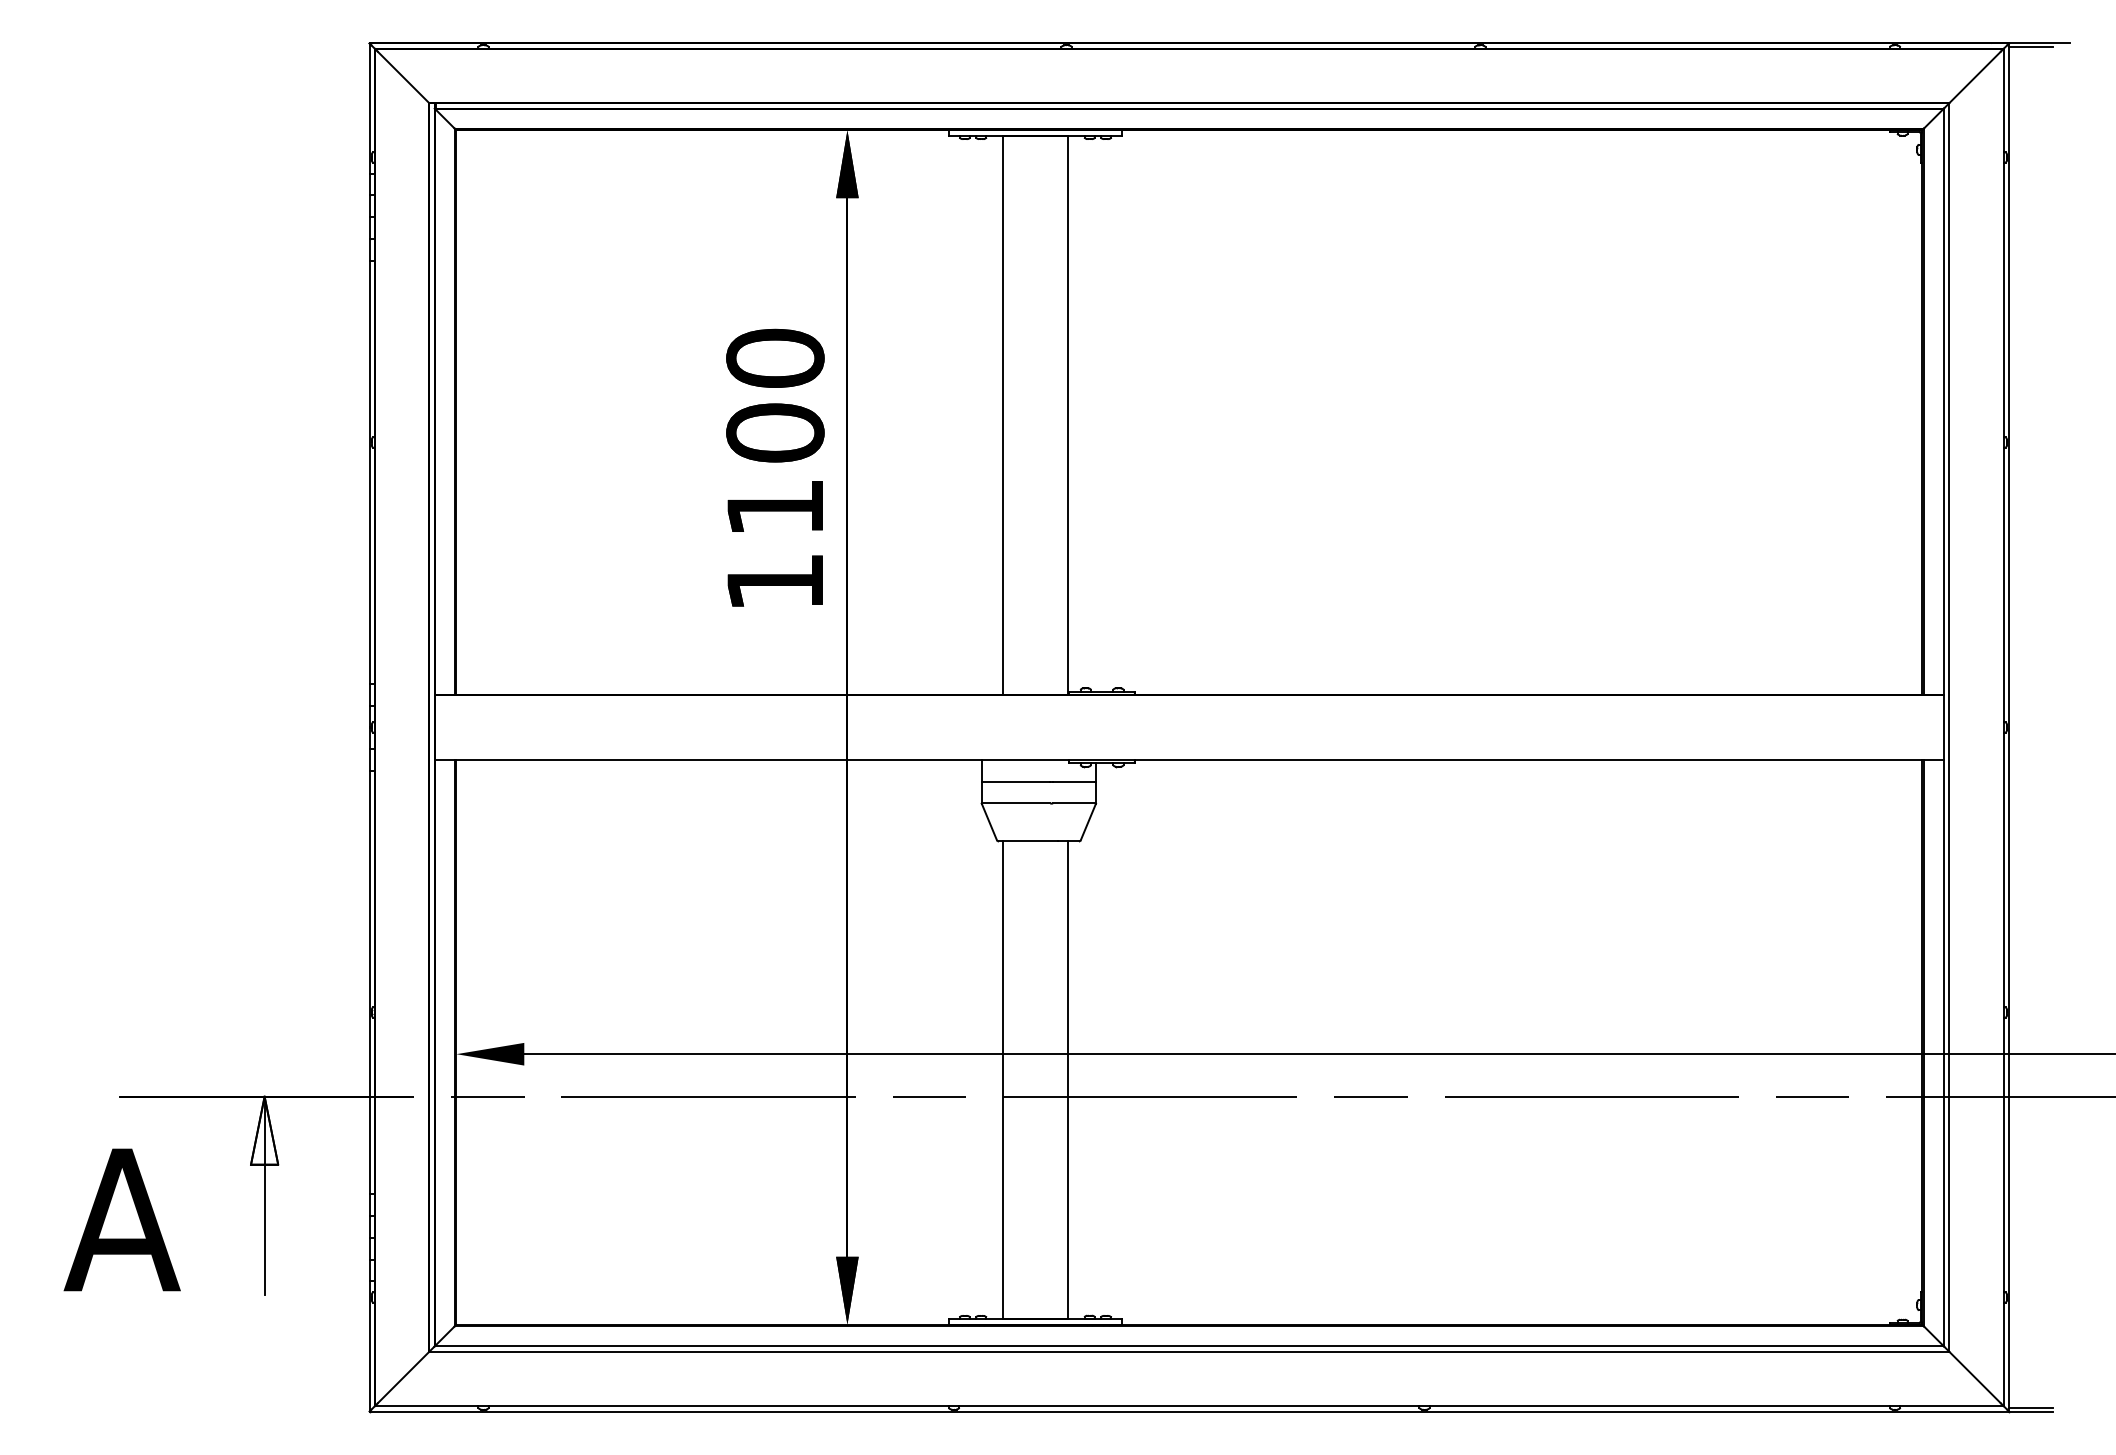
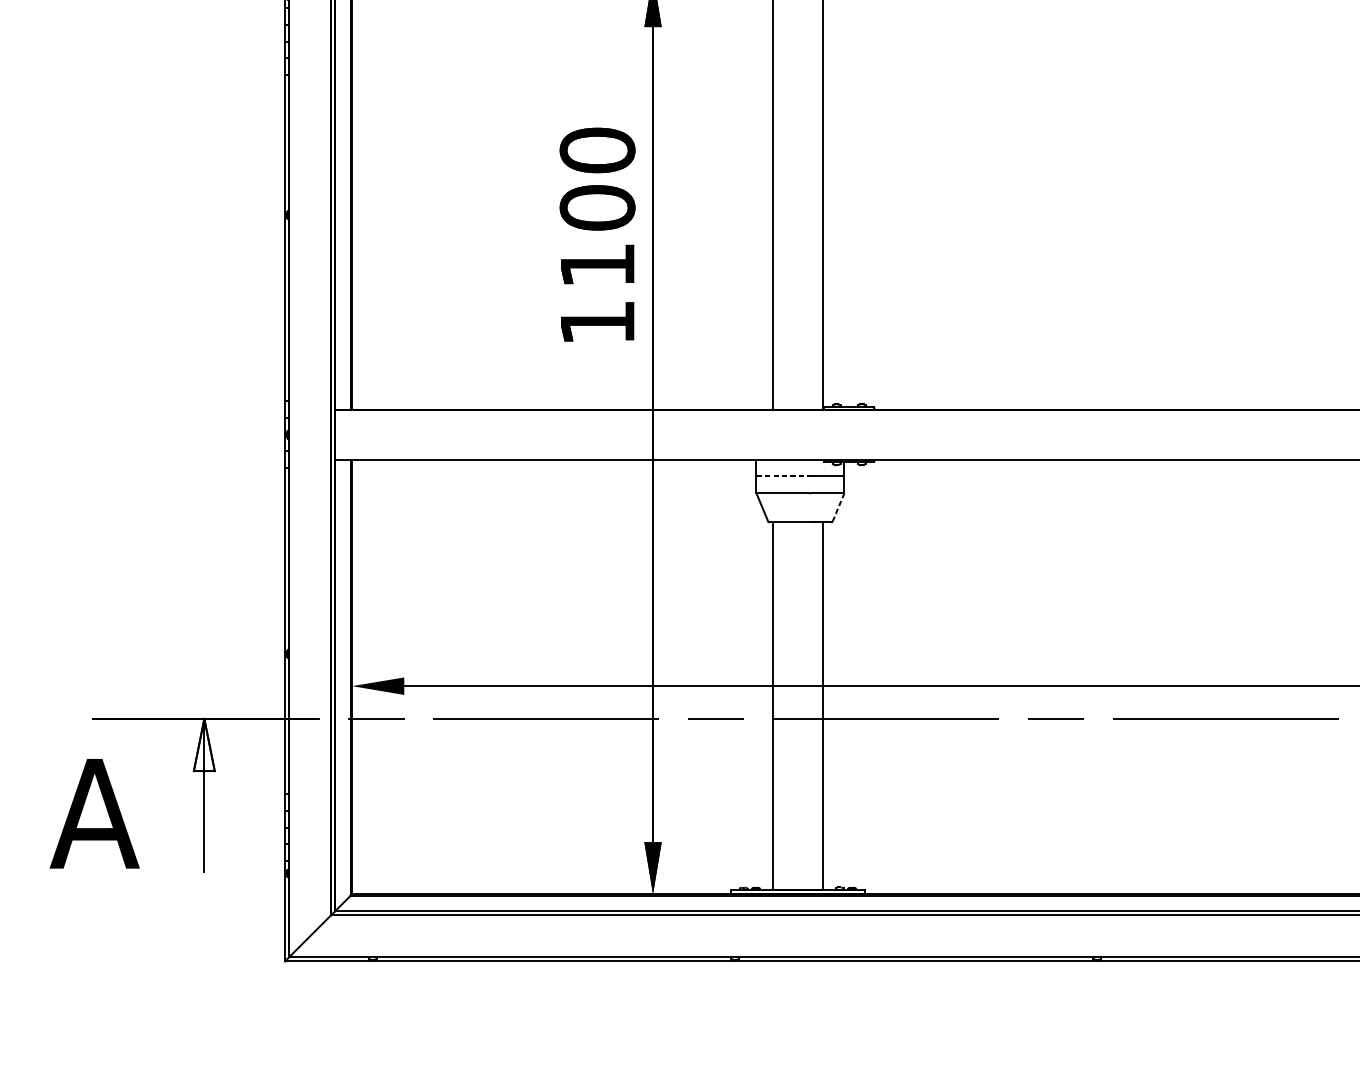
line: (1016, 781) -> (783, 476), solid -> dashed
line: (1088, 821) -> (838, 507), solid -> dashed

